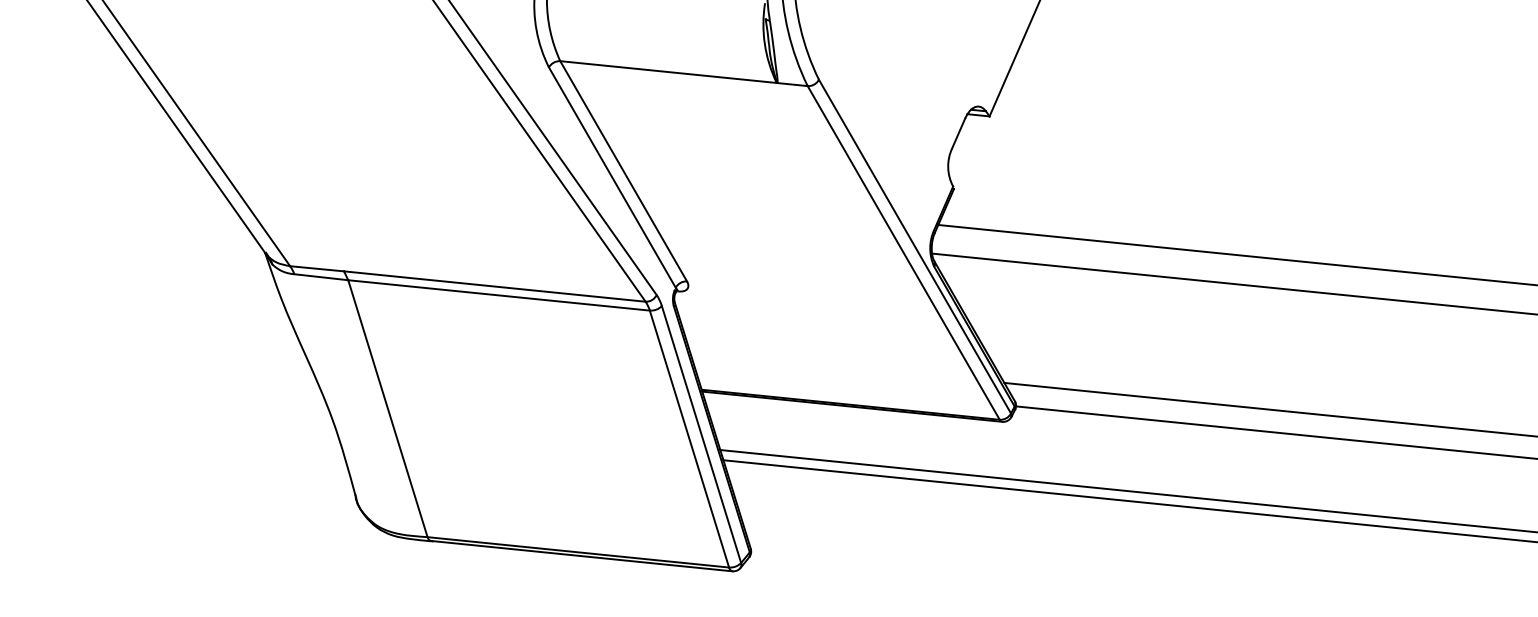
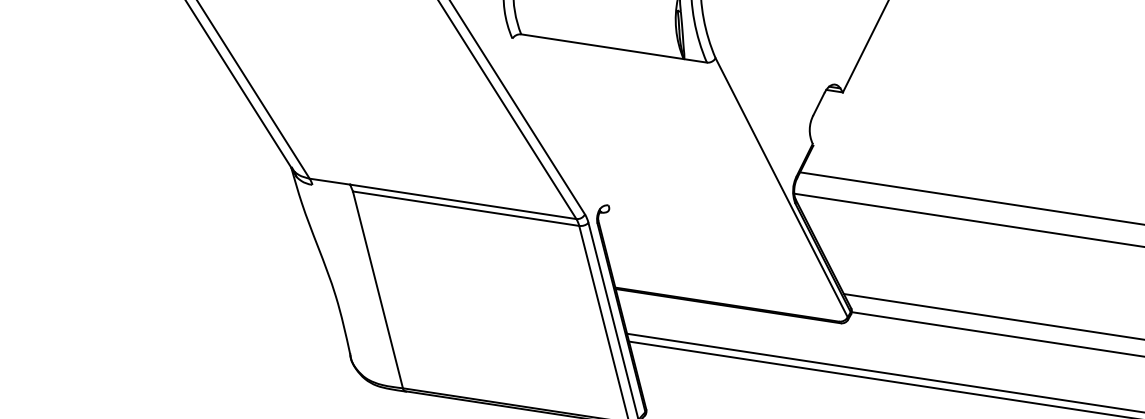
line: (623, 171) -> (564, 119), removed
line: (611, 177) -> (555, 124), removed
line: (903, 252) -> (772, 191), removed
line: (321, 277) -> (332, 188), removed

